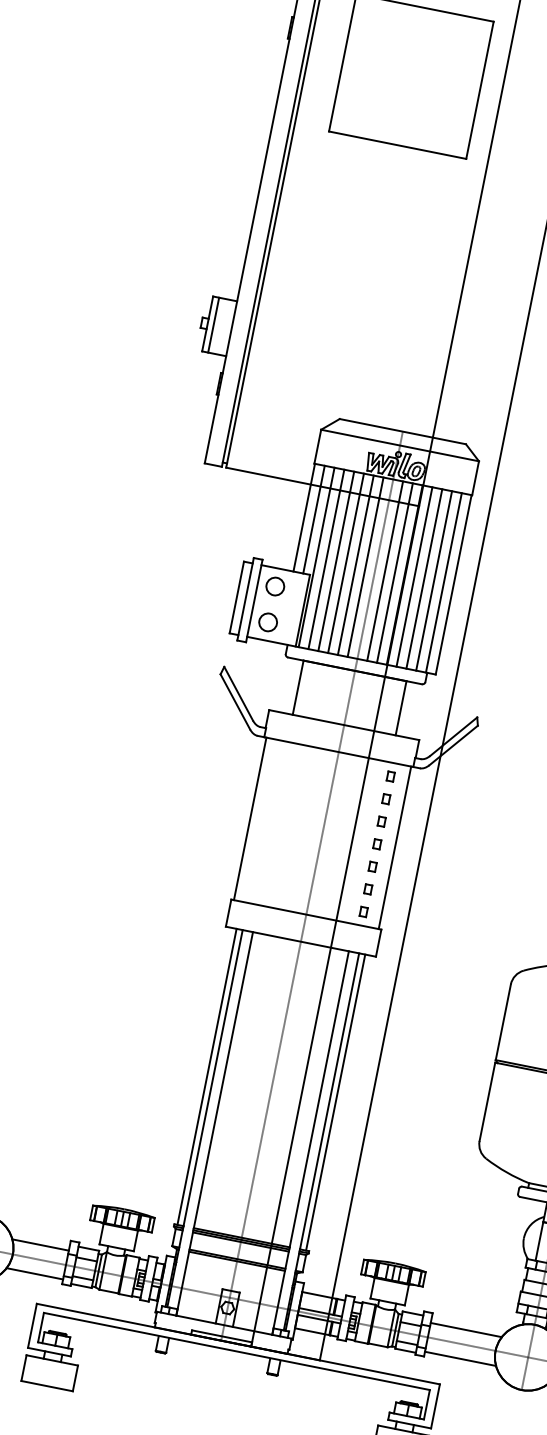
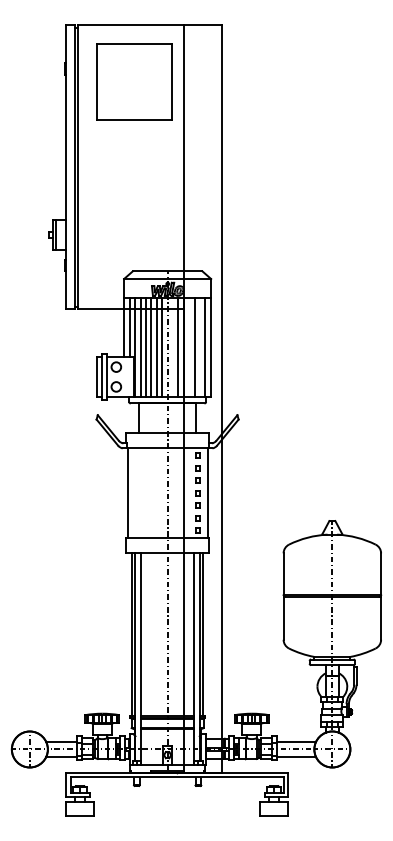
line: (386, 569) -> (173, 346), removed
line: (415, 575) -> (189, 346), removed
line: (435, 579) -> (200, 346), removed

